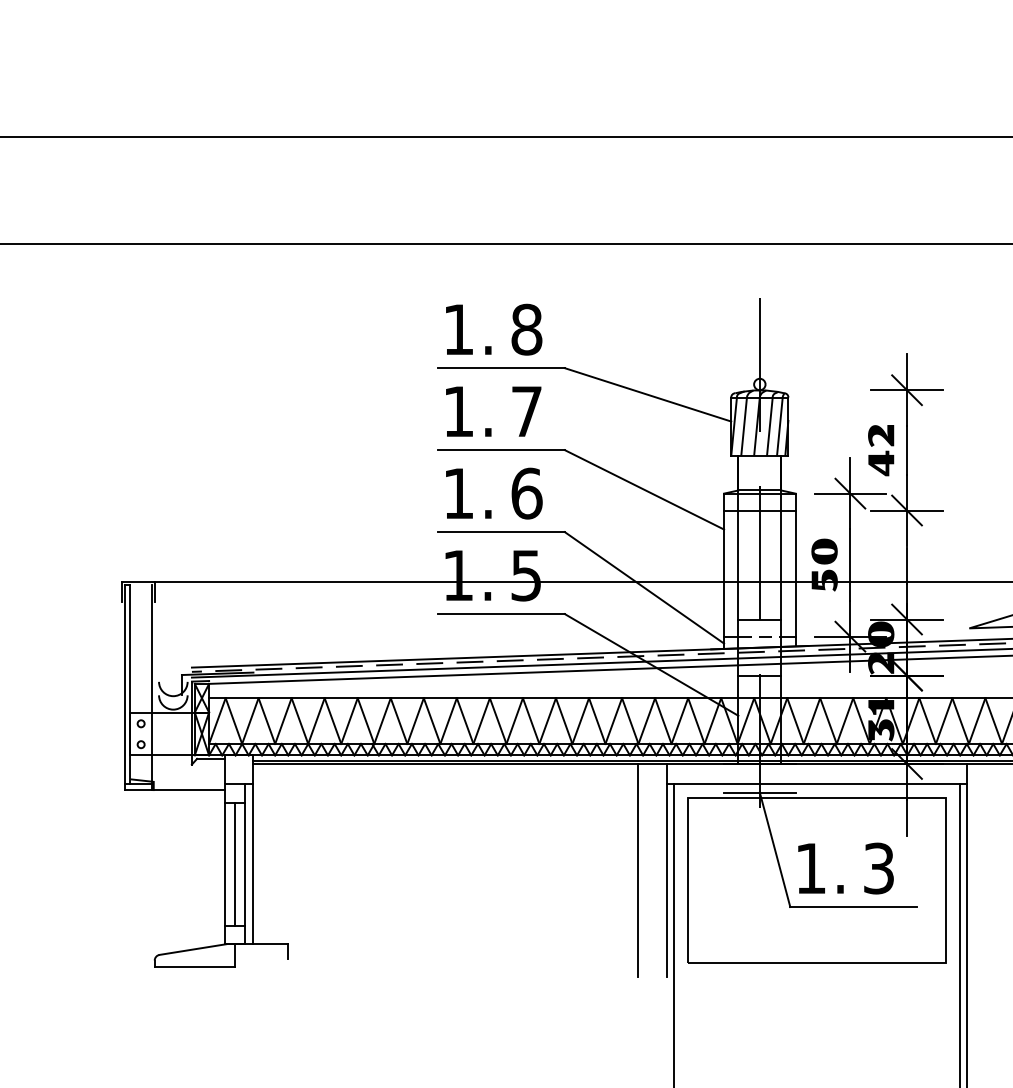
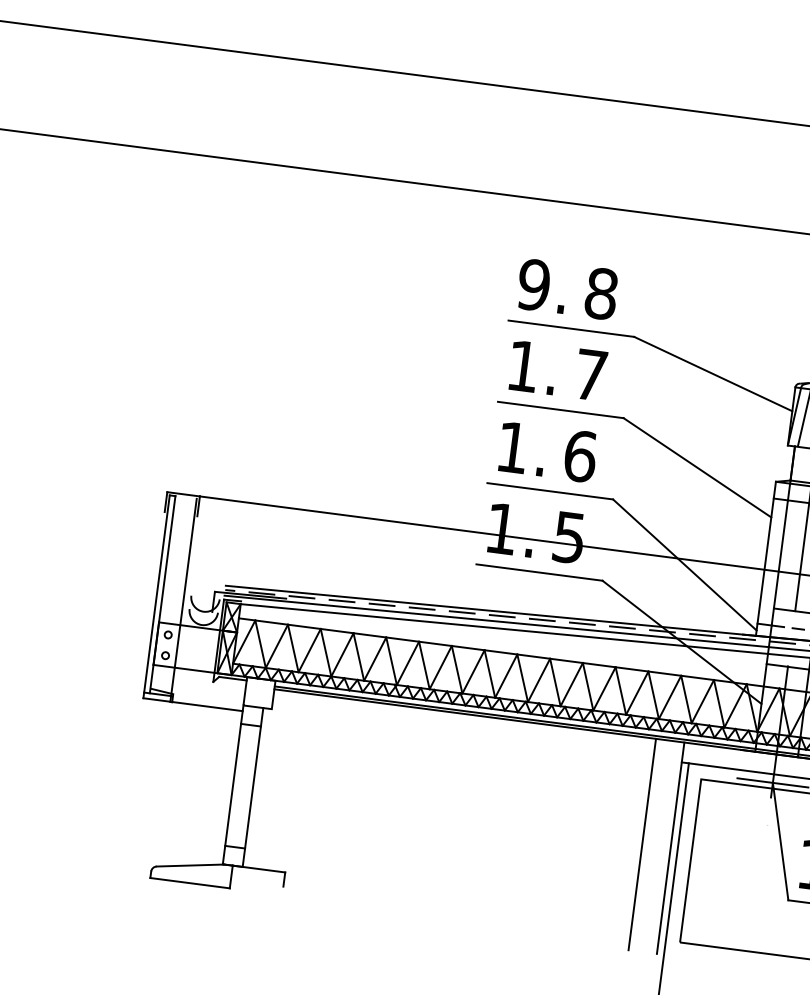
text: (458, 329) -> (533, 284), 1. -> 9.
line: (234, 863) -> (242, 785), removed
line: (253, 864) -> (261, 788), removed

